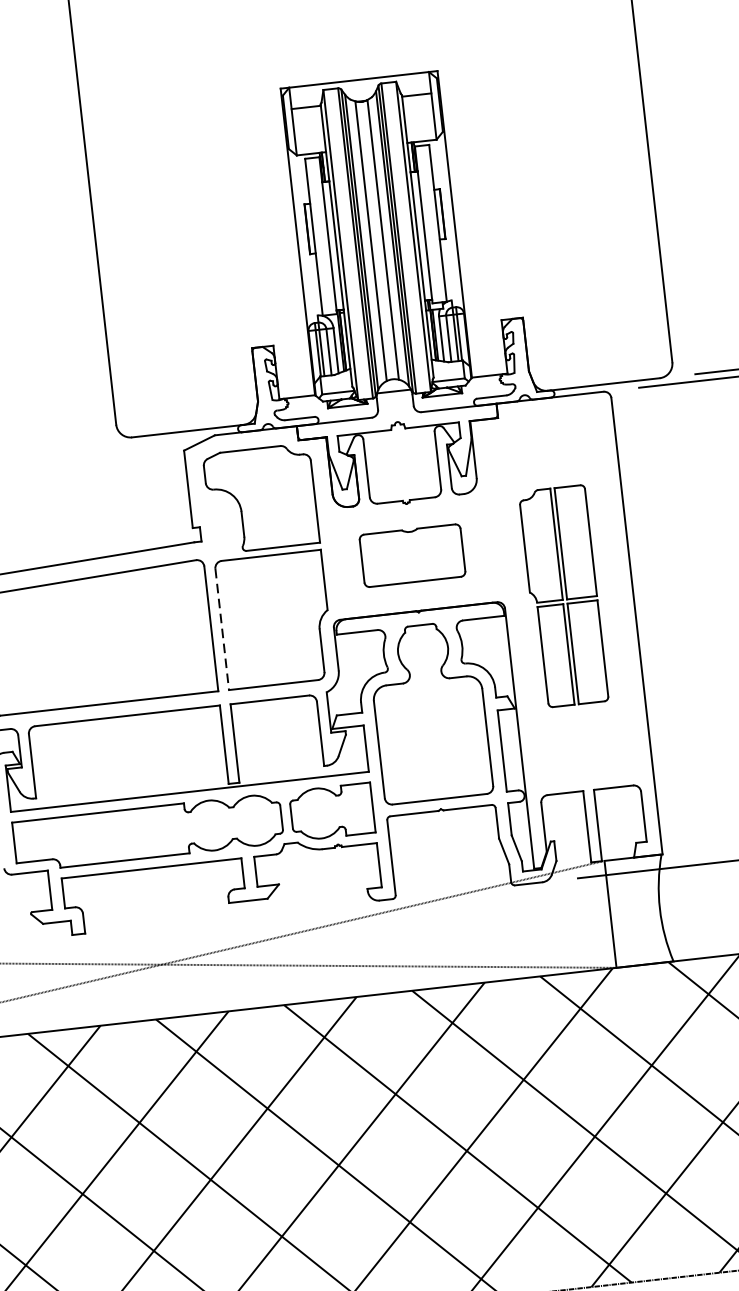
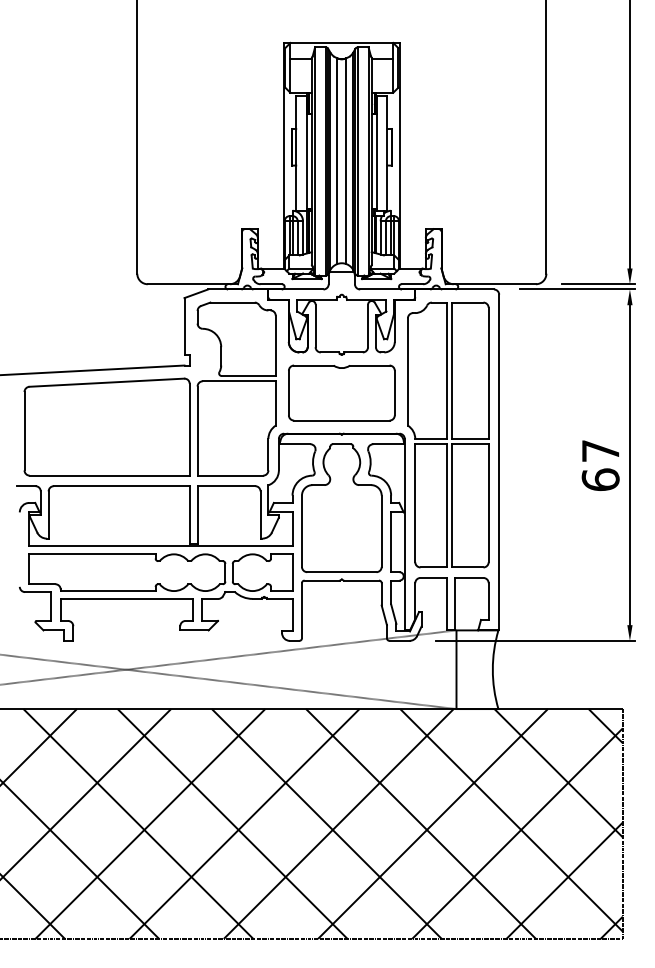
part: (411, 555) -> (341, 392), size x1.43
part: (563, 595) -> (448, 434), size x1.67
line: (222, 630) -> (197, 431), dashed -> solid

